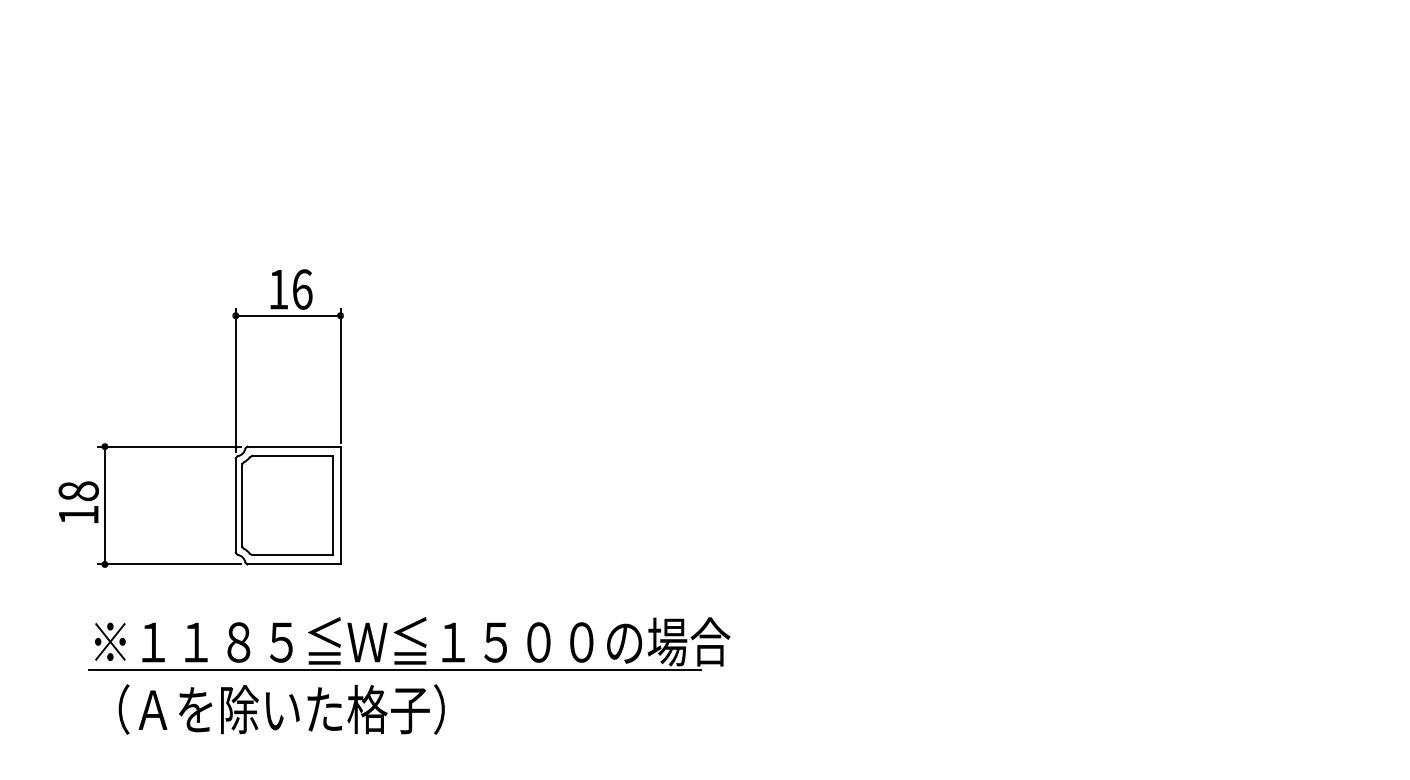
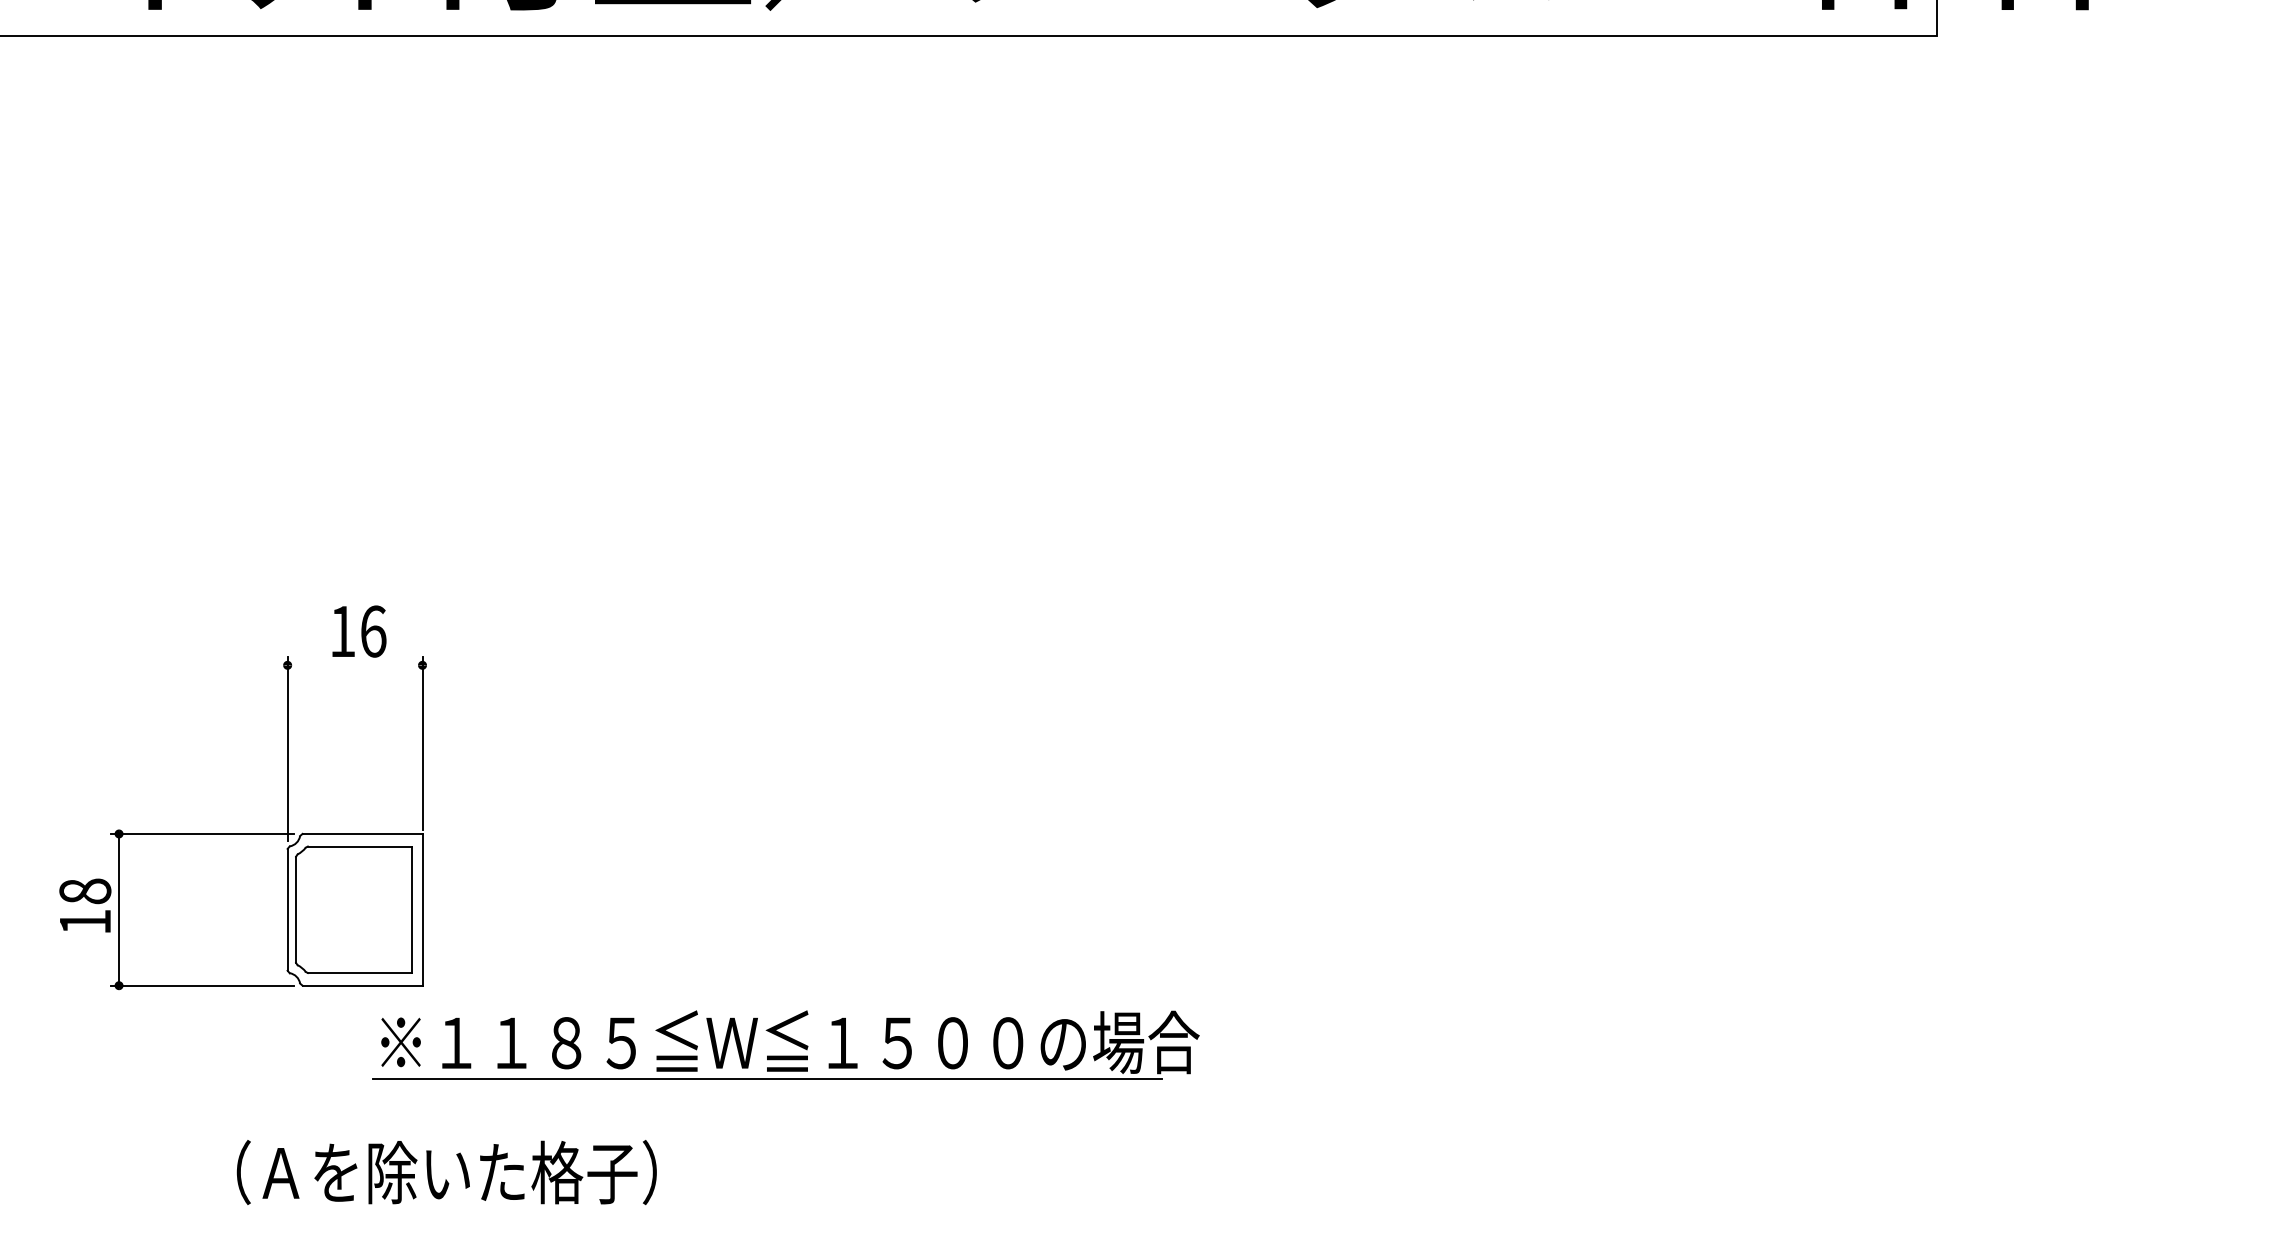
line: (287, 315) -> (354, 665), removed
part: (408, 643) -> (785, 1044), moved
text: (281, 709) -> (446, 1172), moved

